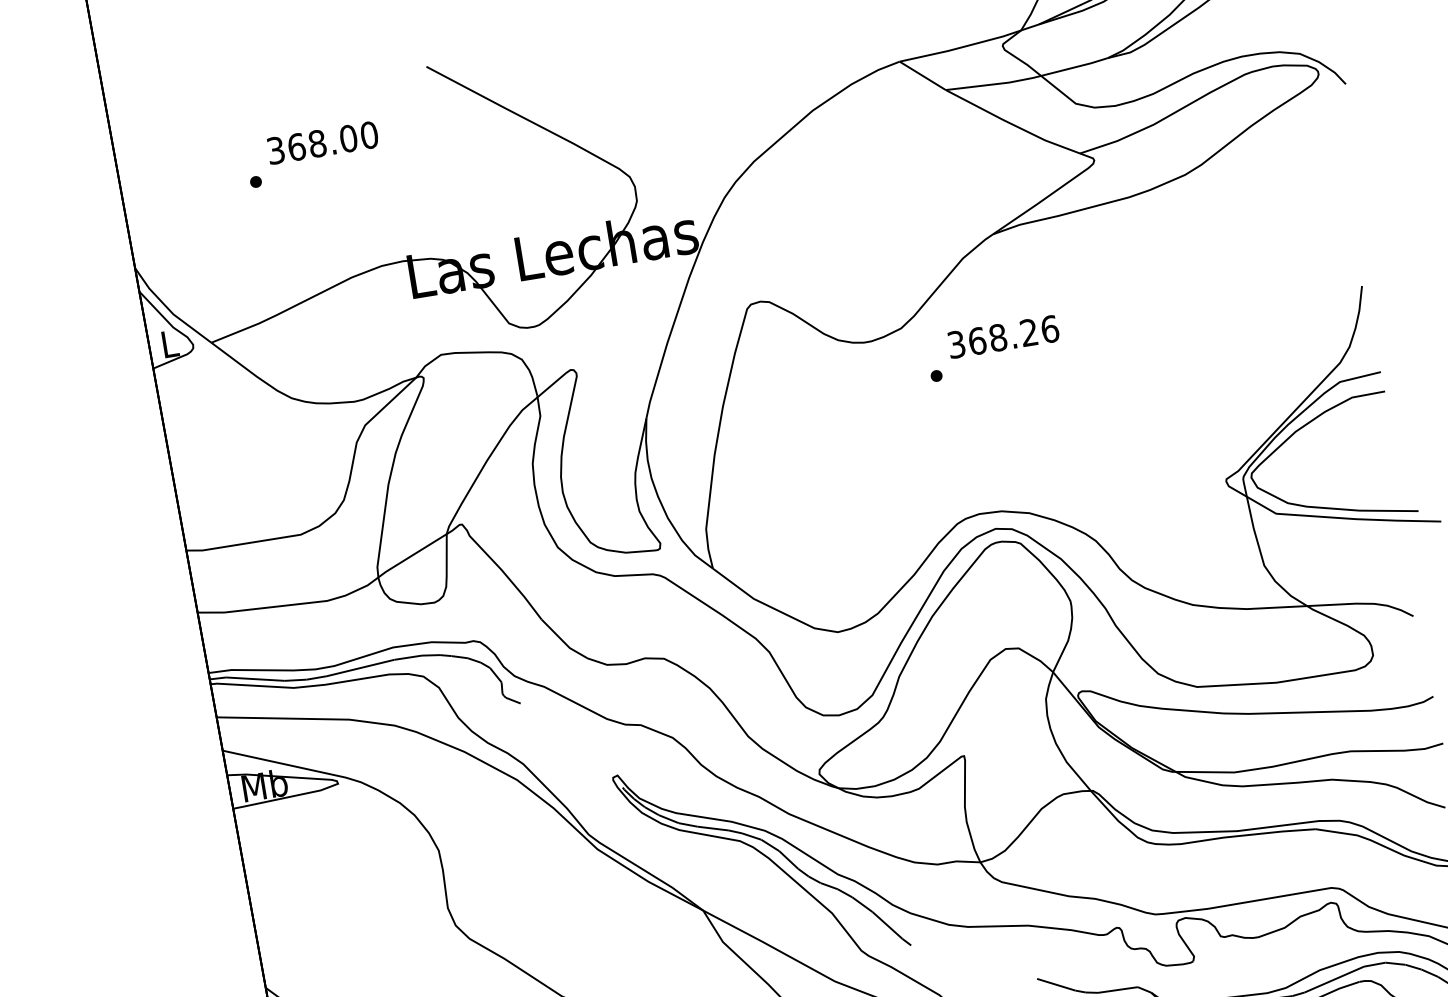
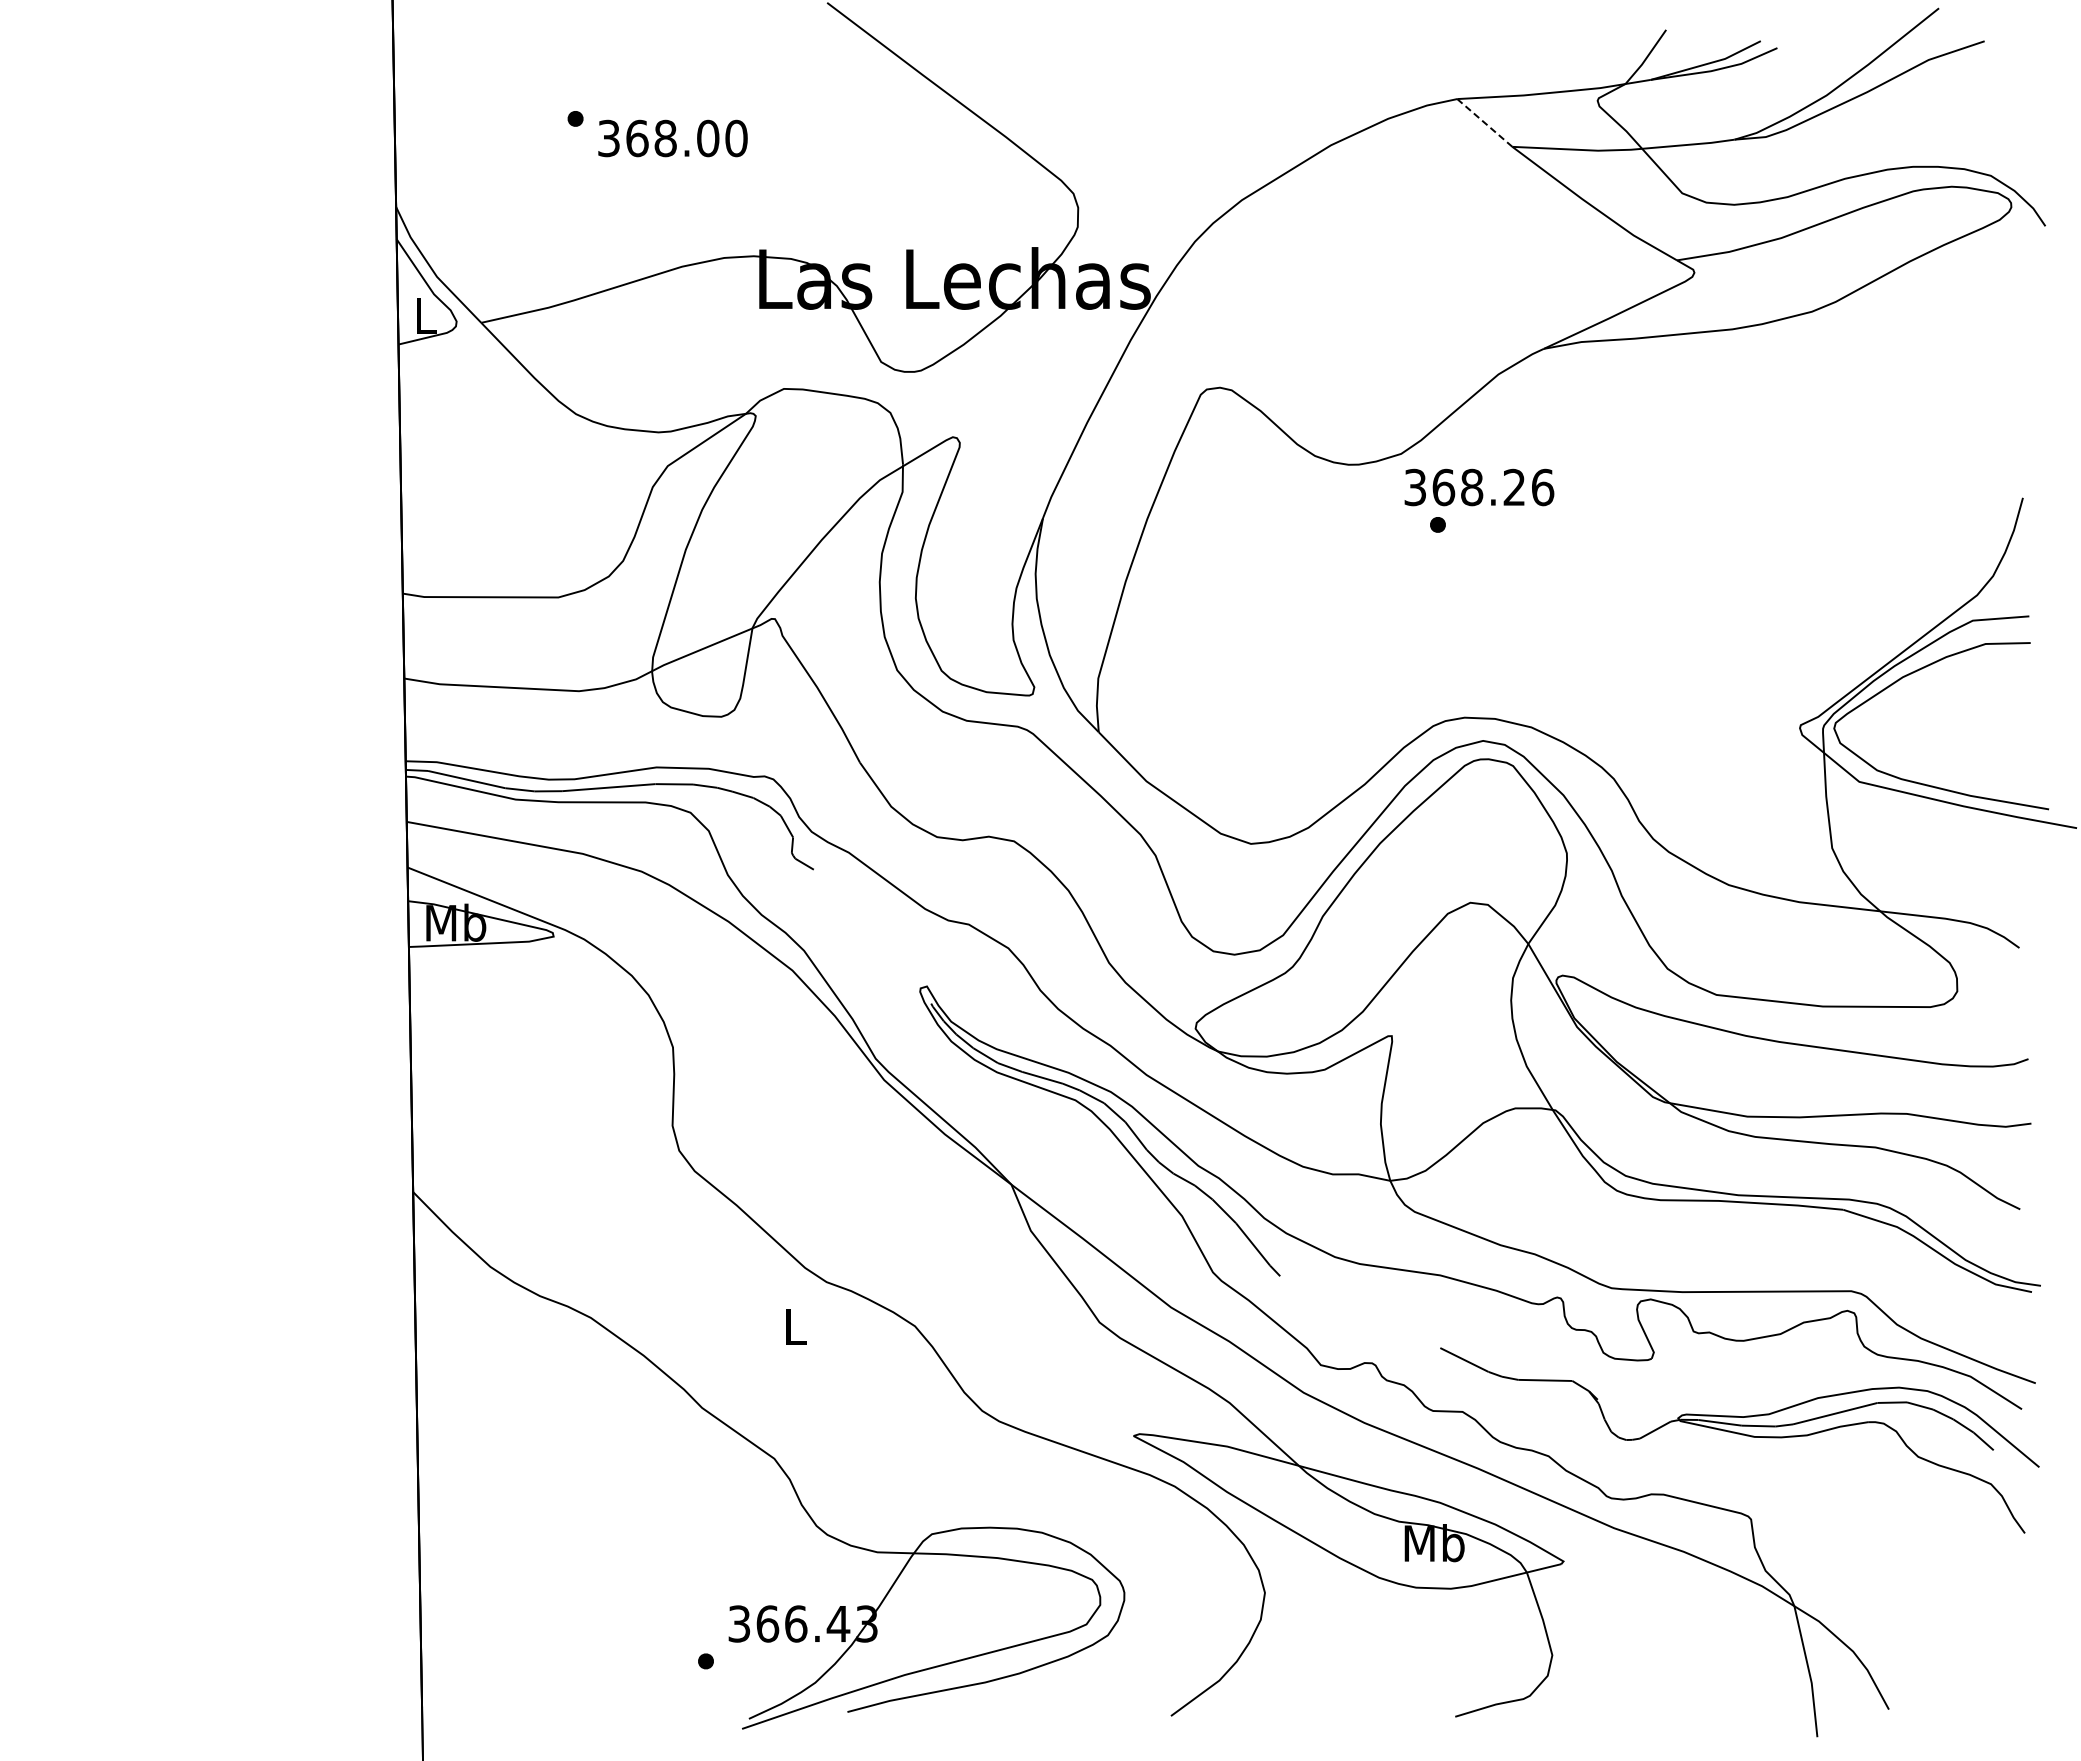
line: (922, 75) -> (1484, 122), solid -> dashed
text: (322, 142) -> (672, 138), moved
text: (1003, 336) -> (1479, 487), moved

